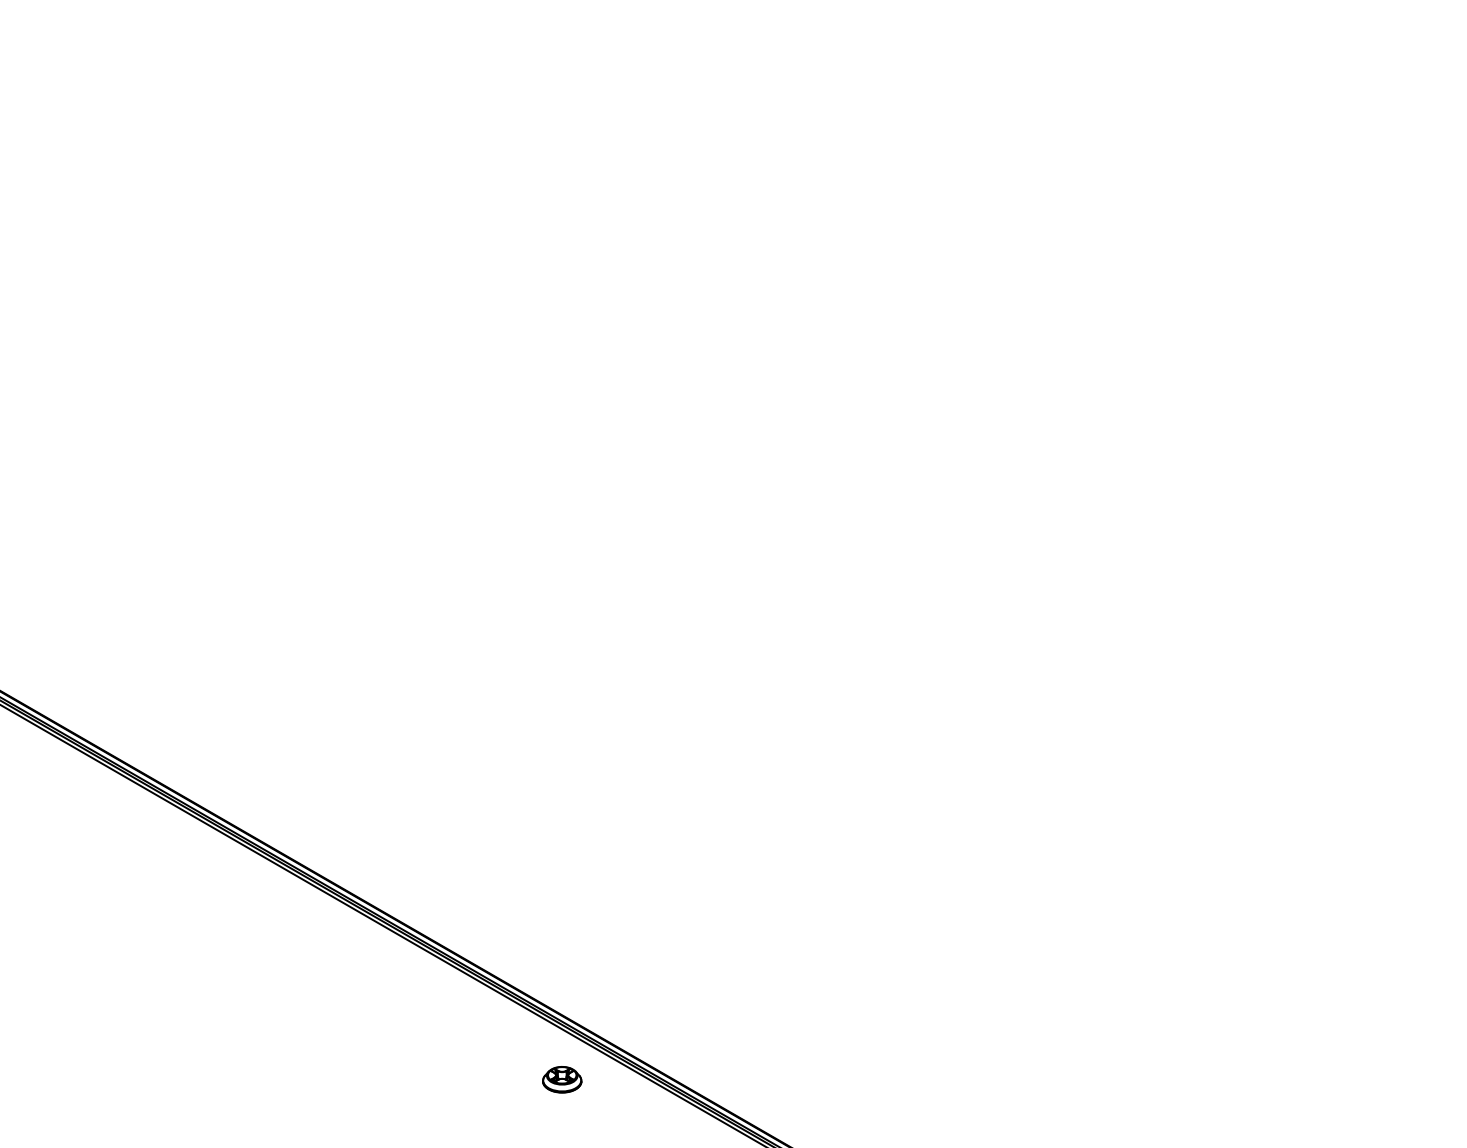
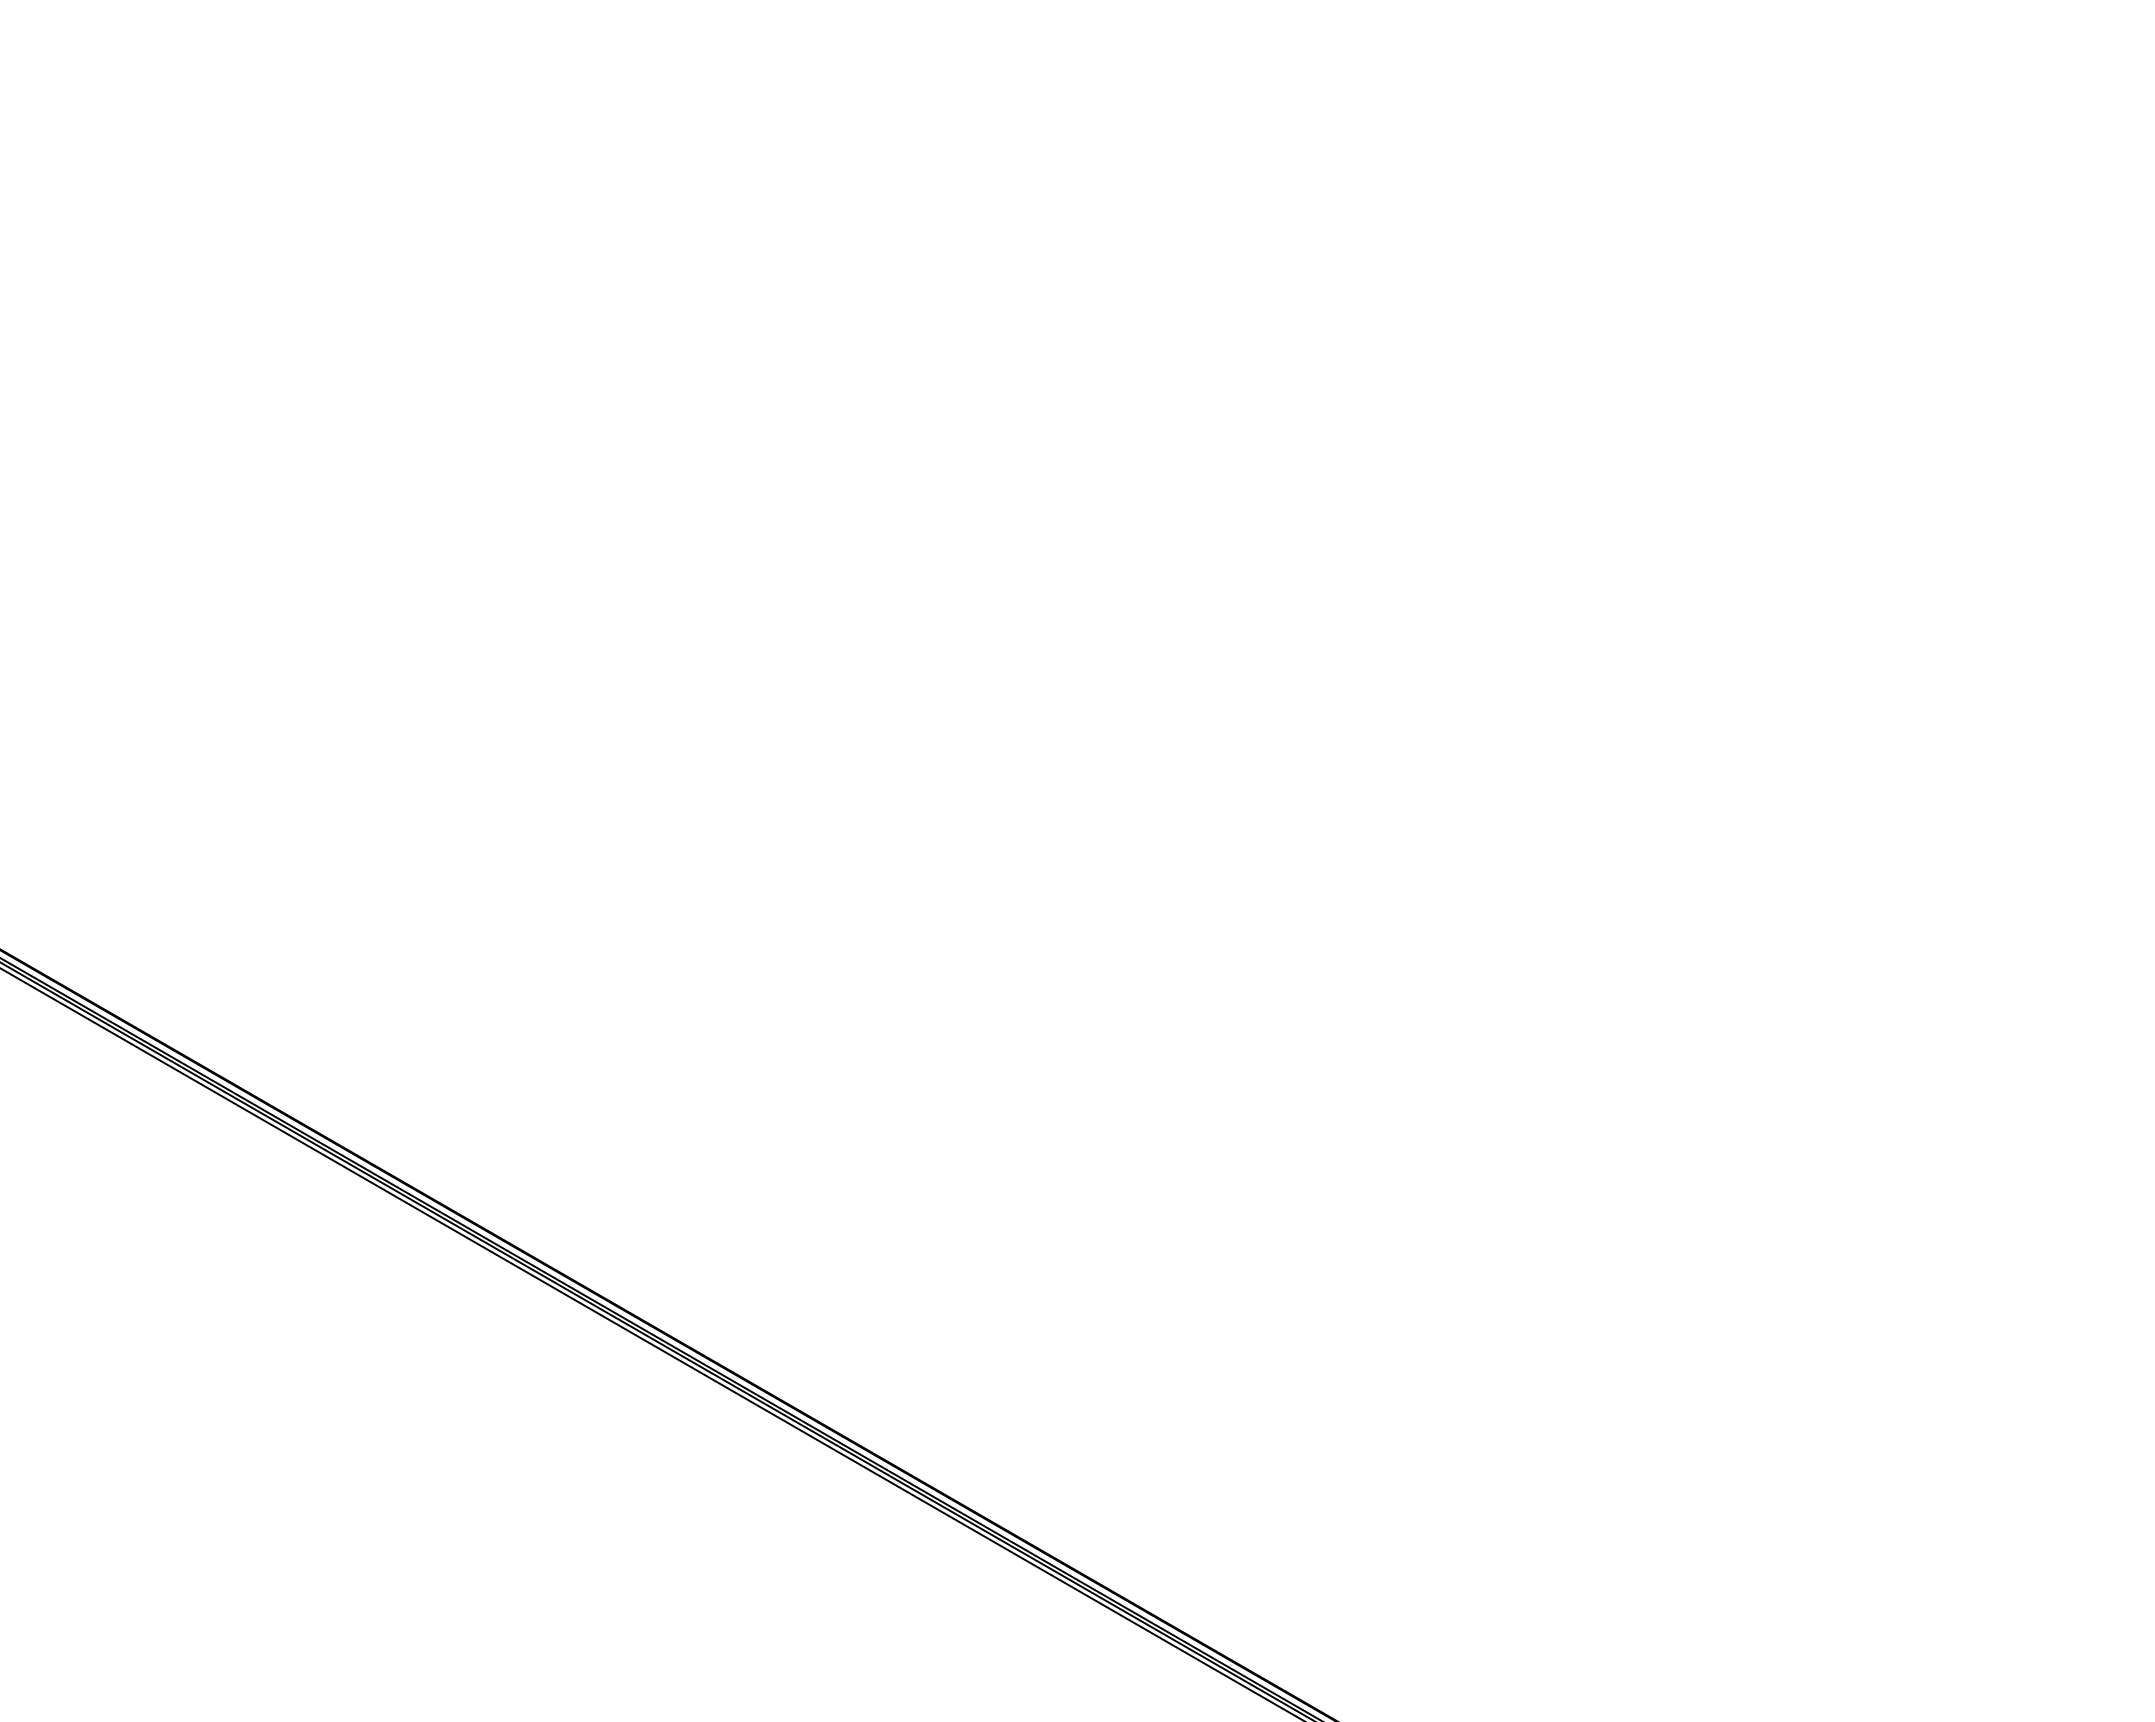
part: (562, 1079) -> (704, 1442), removed

